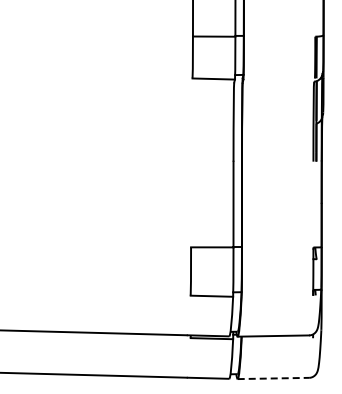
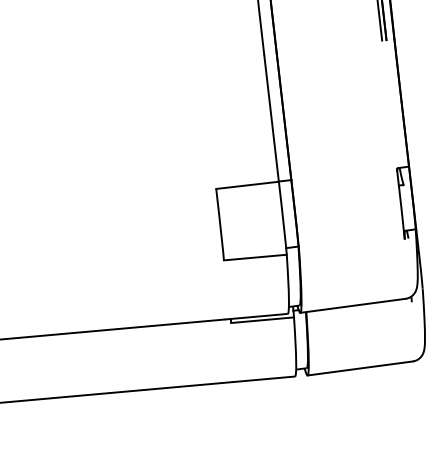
line: (273, 378) -> (360, 368), dashed -> solid

